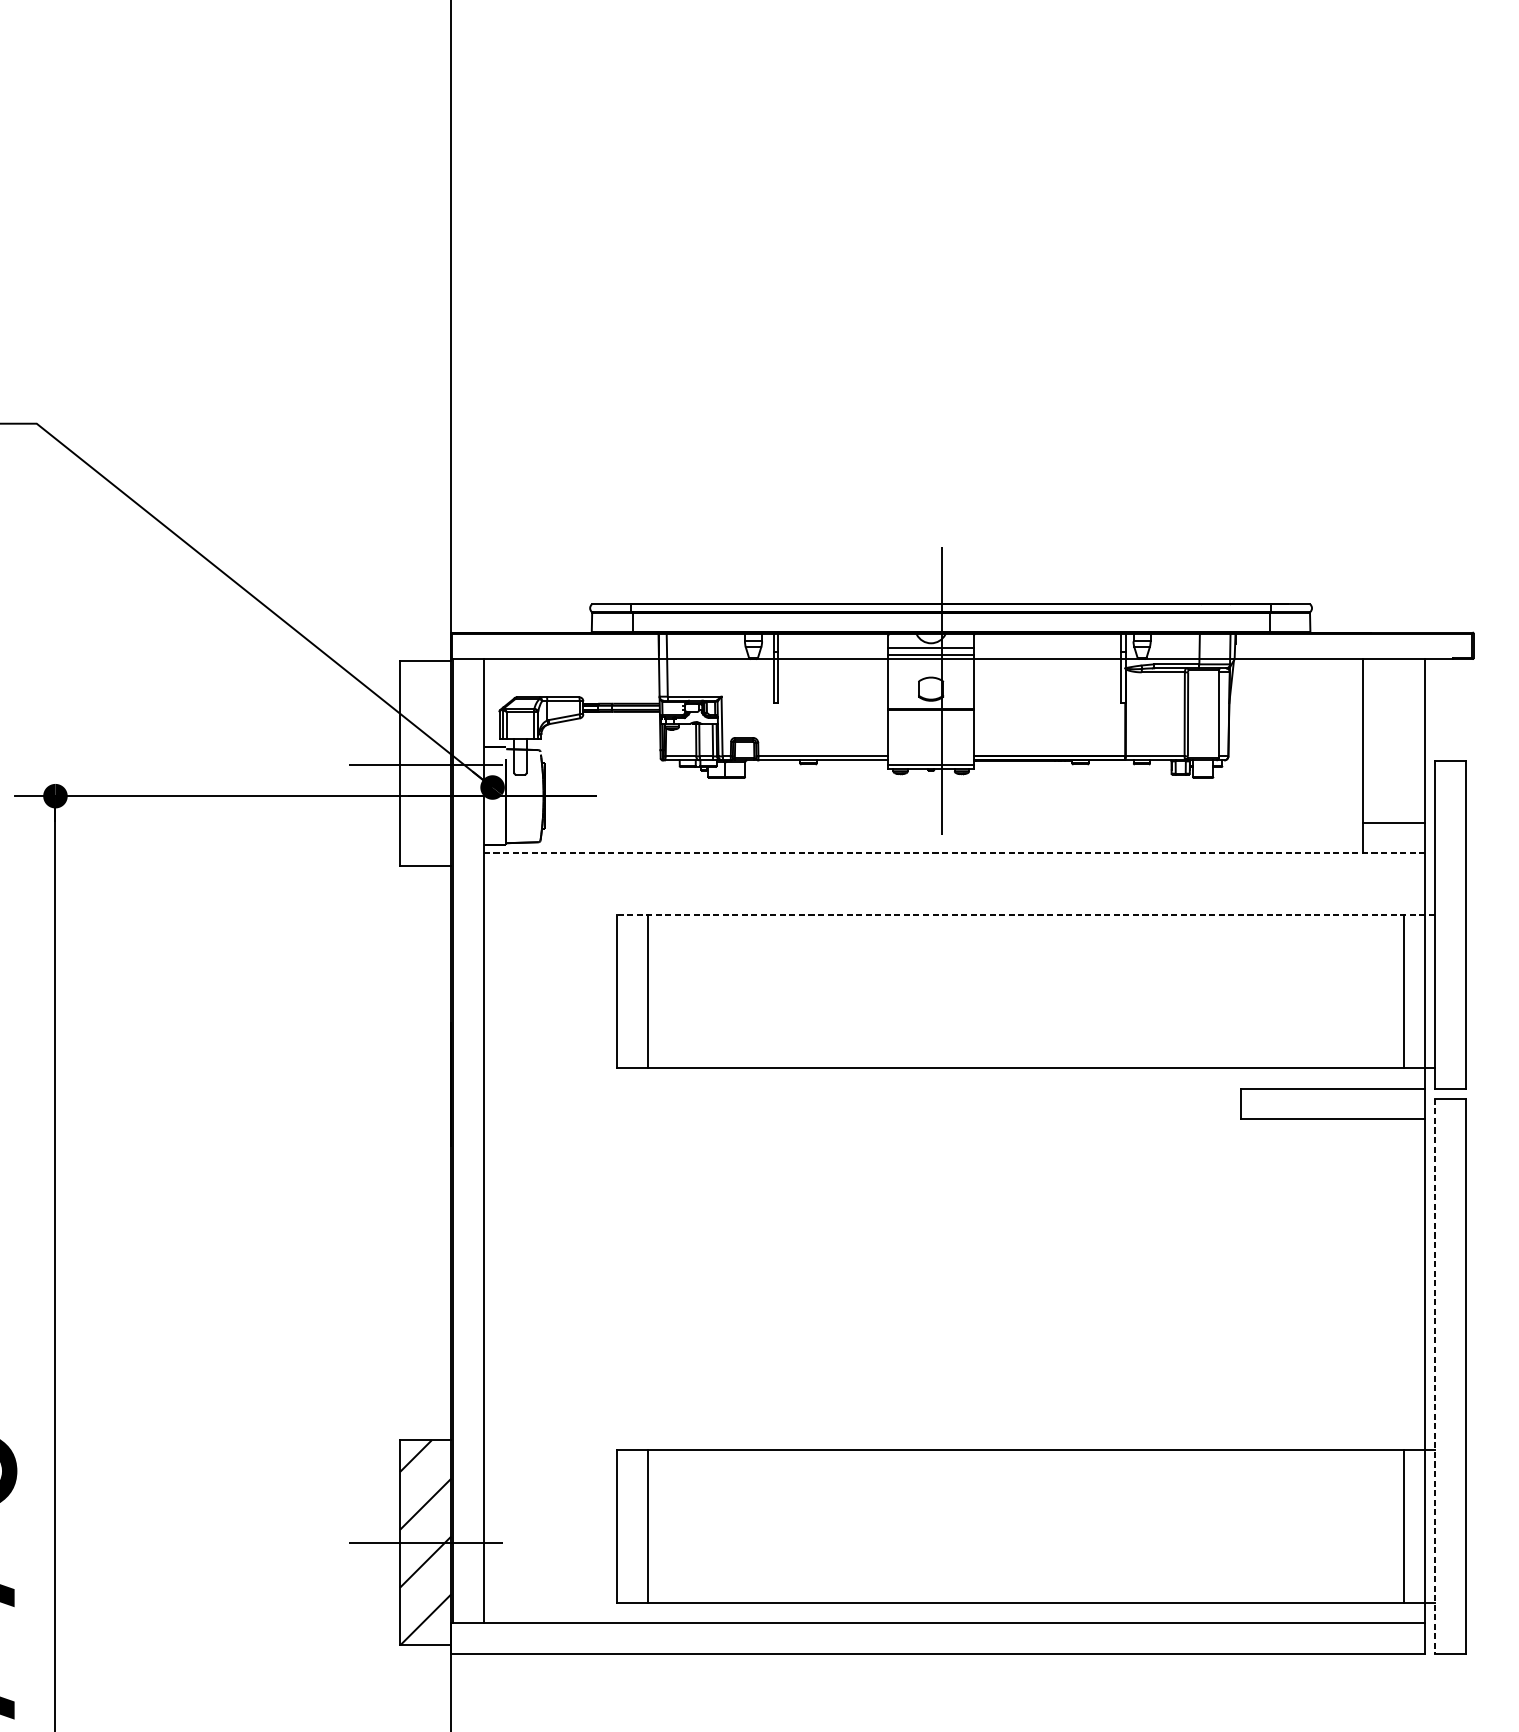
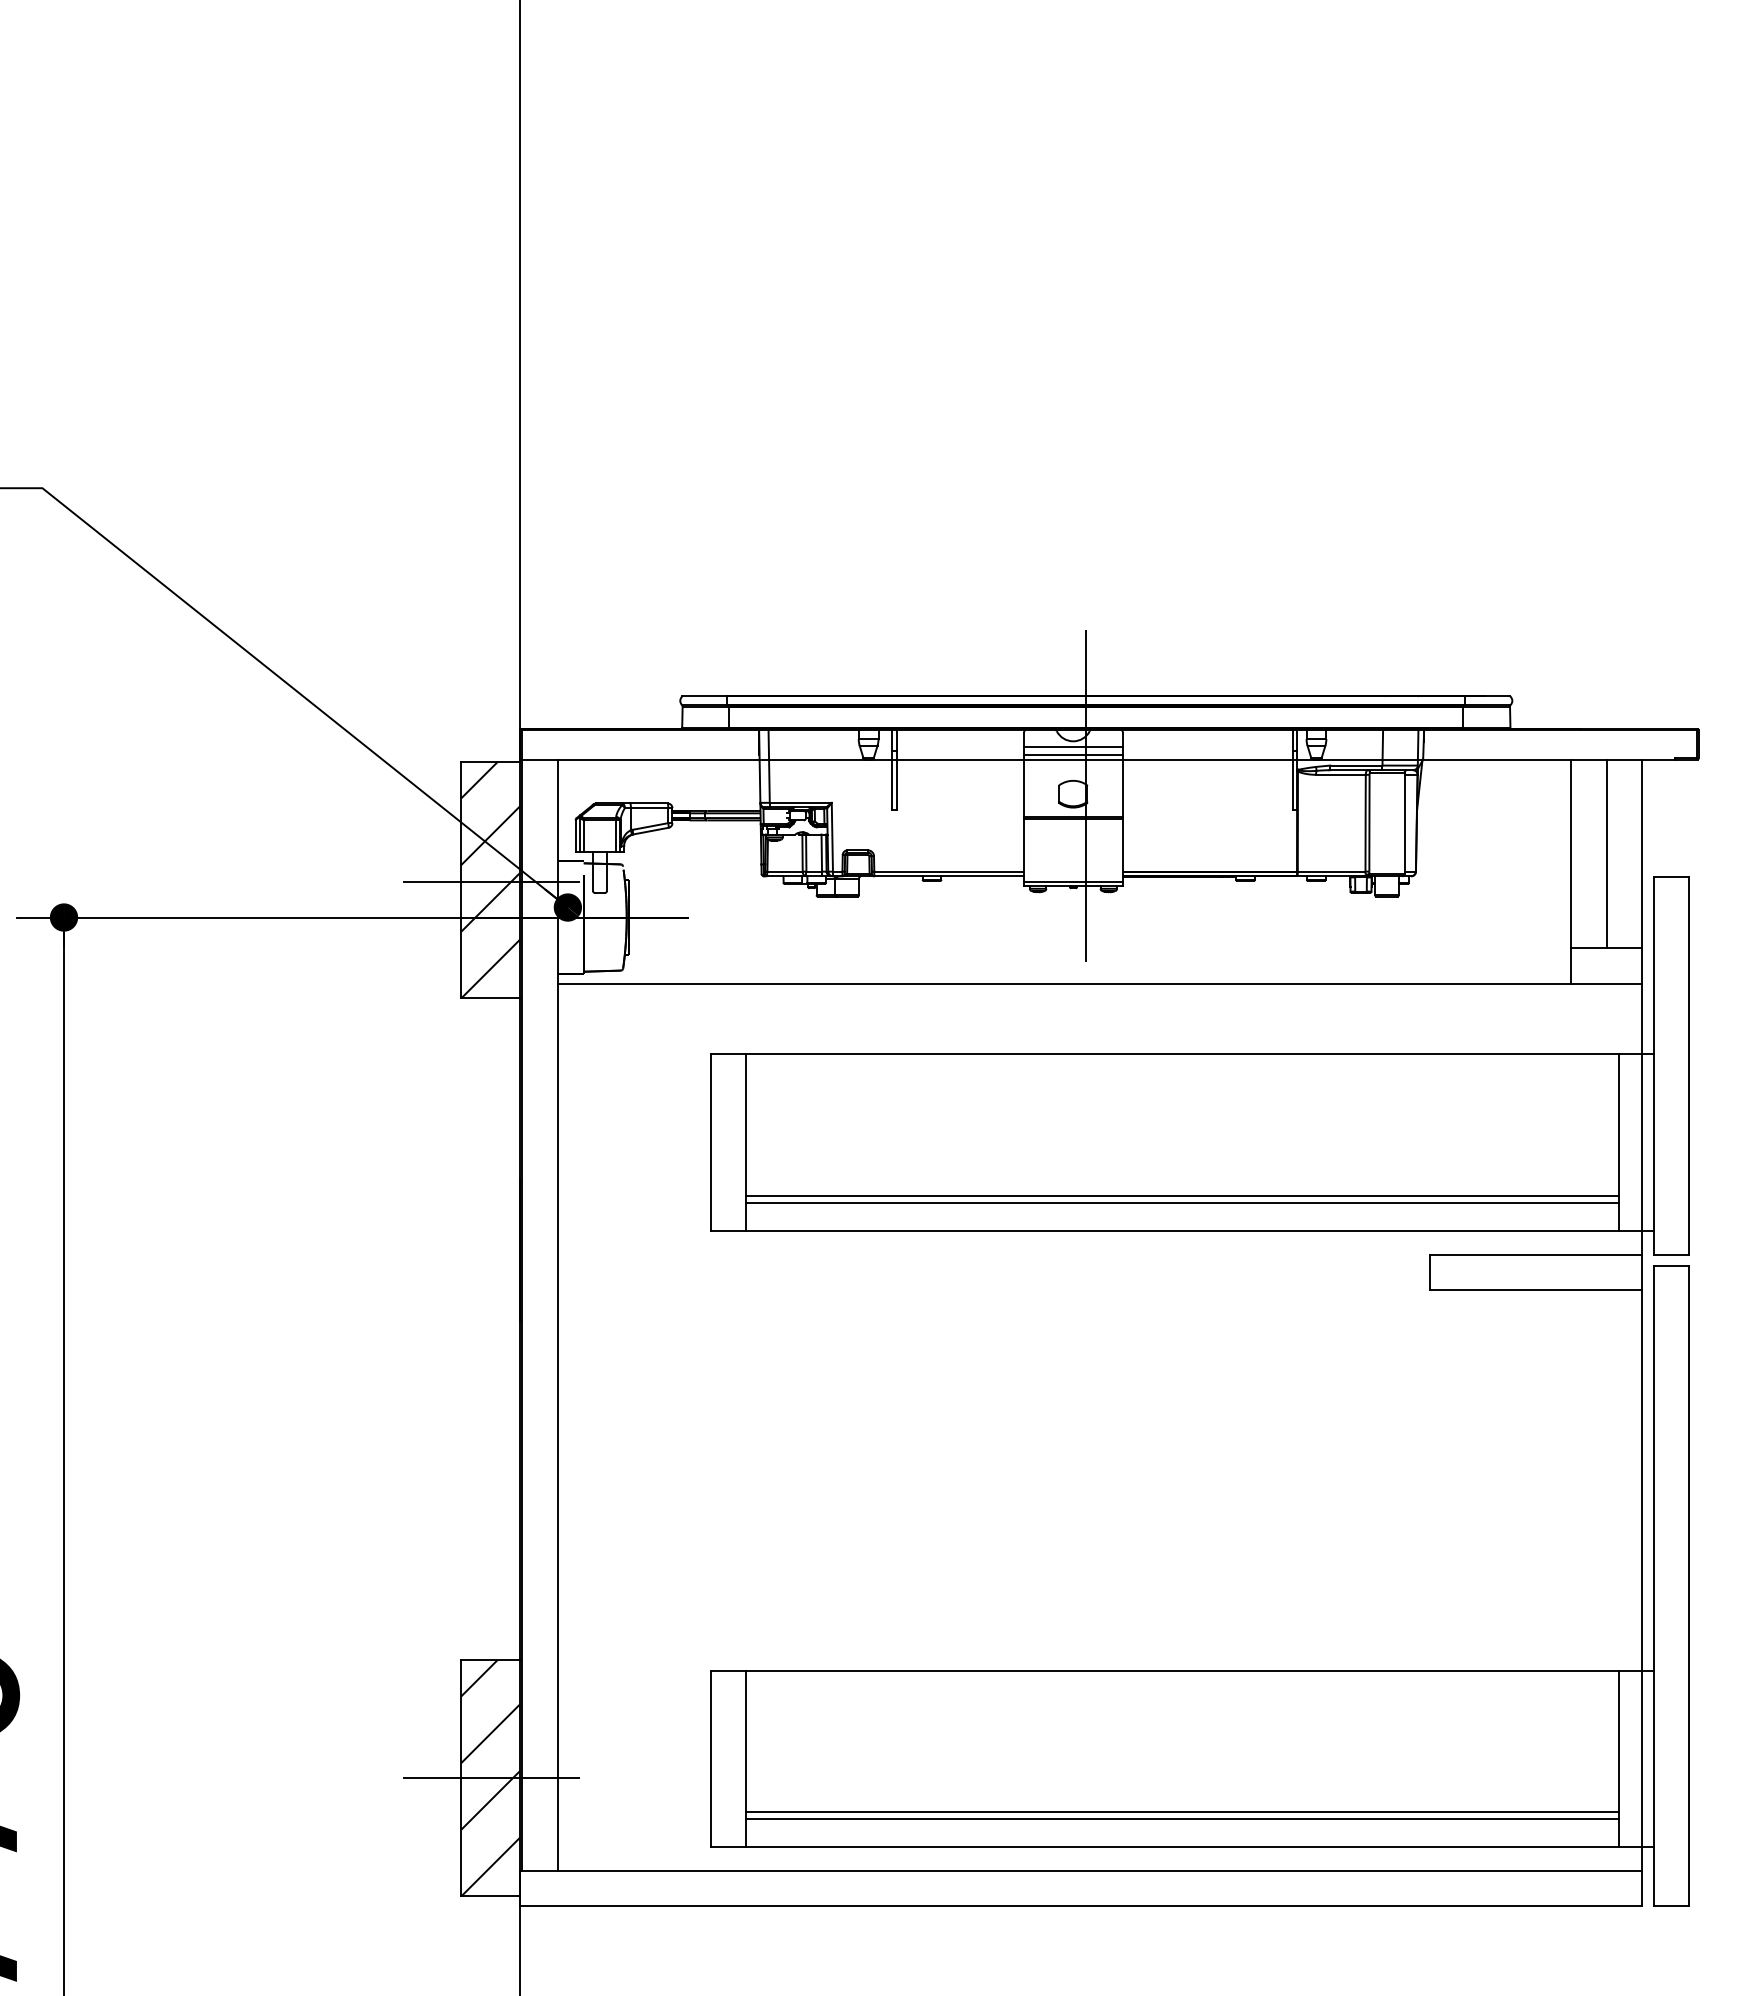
line: (1393, 740) -> (1606, 853), added
hatch: (425, 763) -> (490, 879), added
line: (954, 853) -> (1100, 983), dashed -> solid
line: (1024, 915) -> (1181, 1054), dashed -> solid
line: (1025, 1037) -> (1182, 1195), added
line: (1025, 1043) -> (1182, 1202), added
line: (1434, 1376) -> (1653, 1586), dashed -> solid
line: (1025, 1572) -> (1182, 1812), added
line: (1025, 1578) -> (1182, 1819), added

